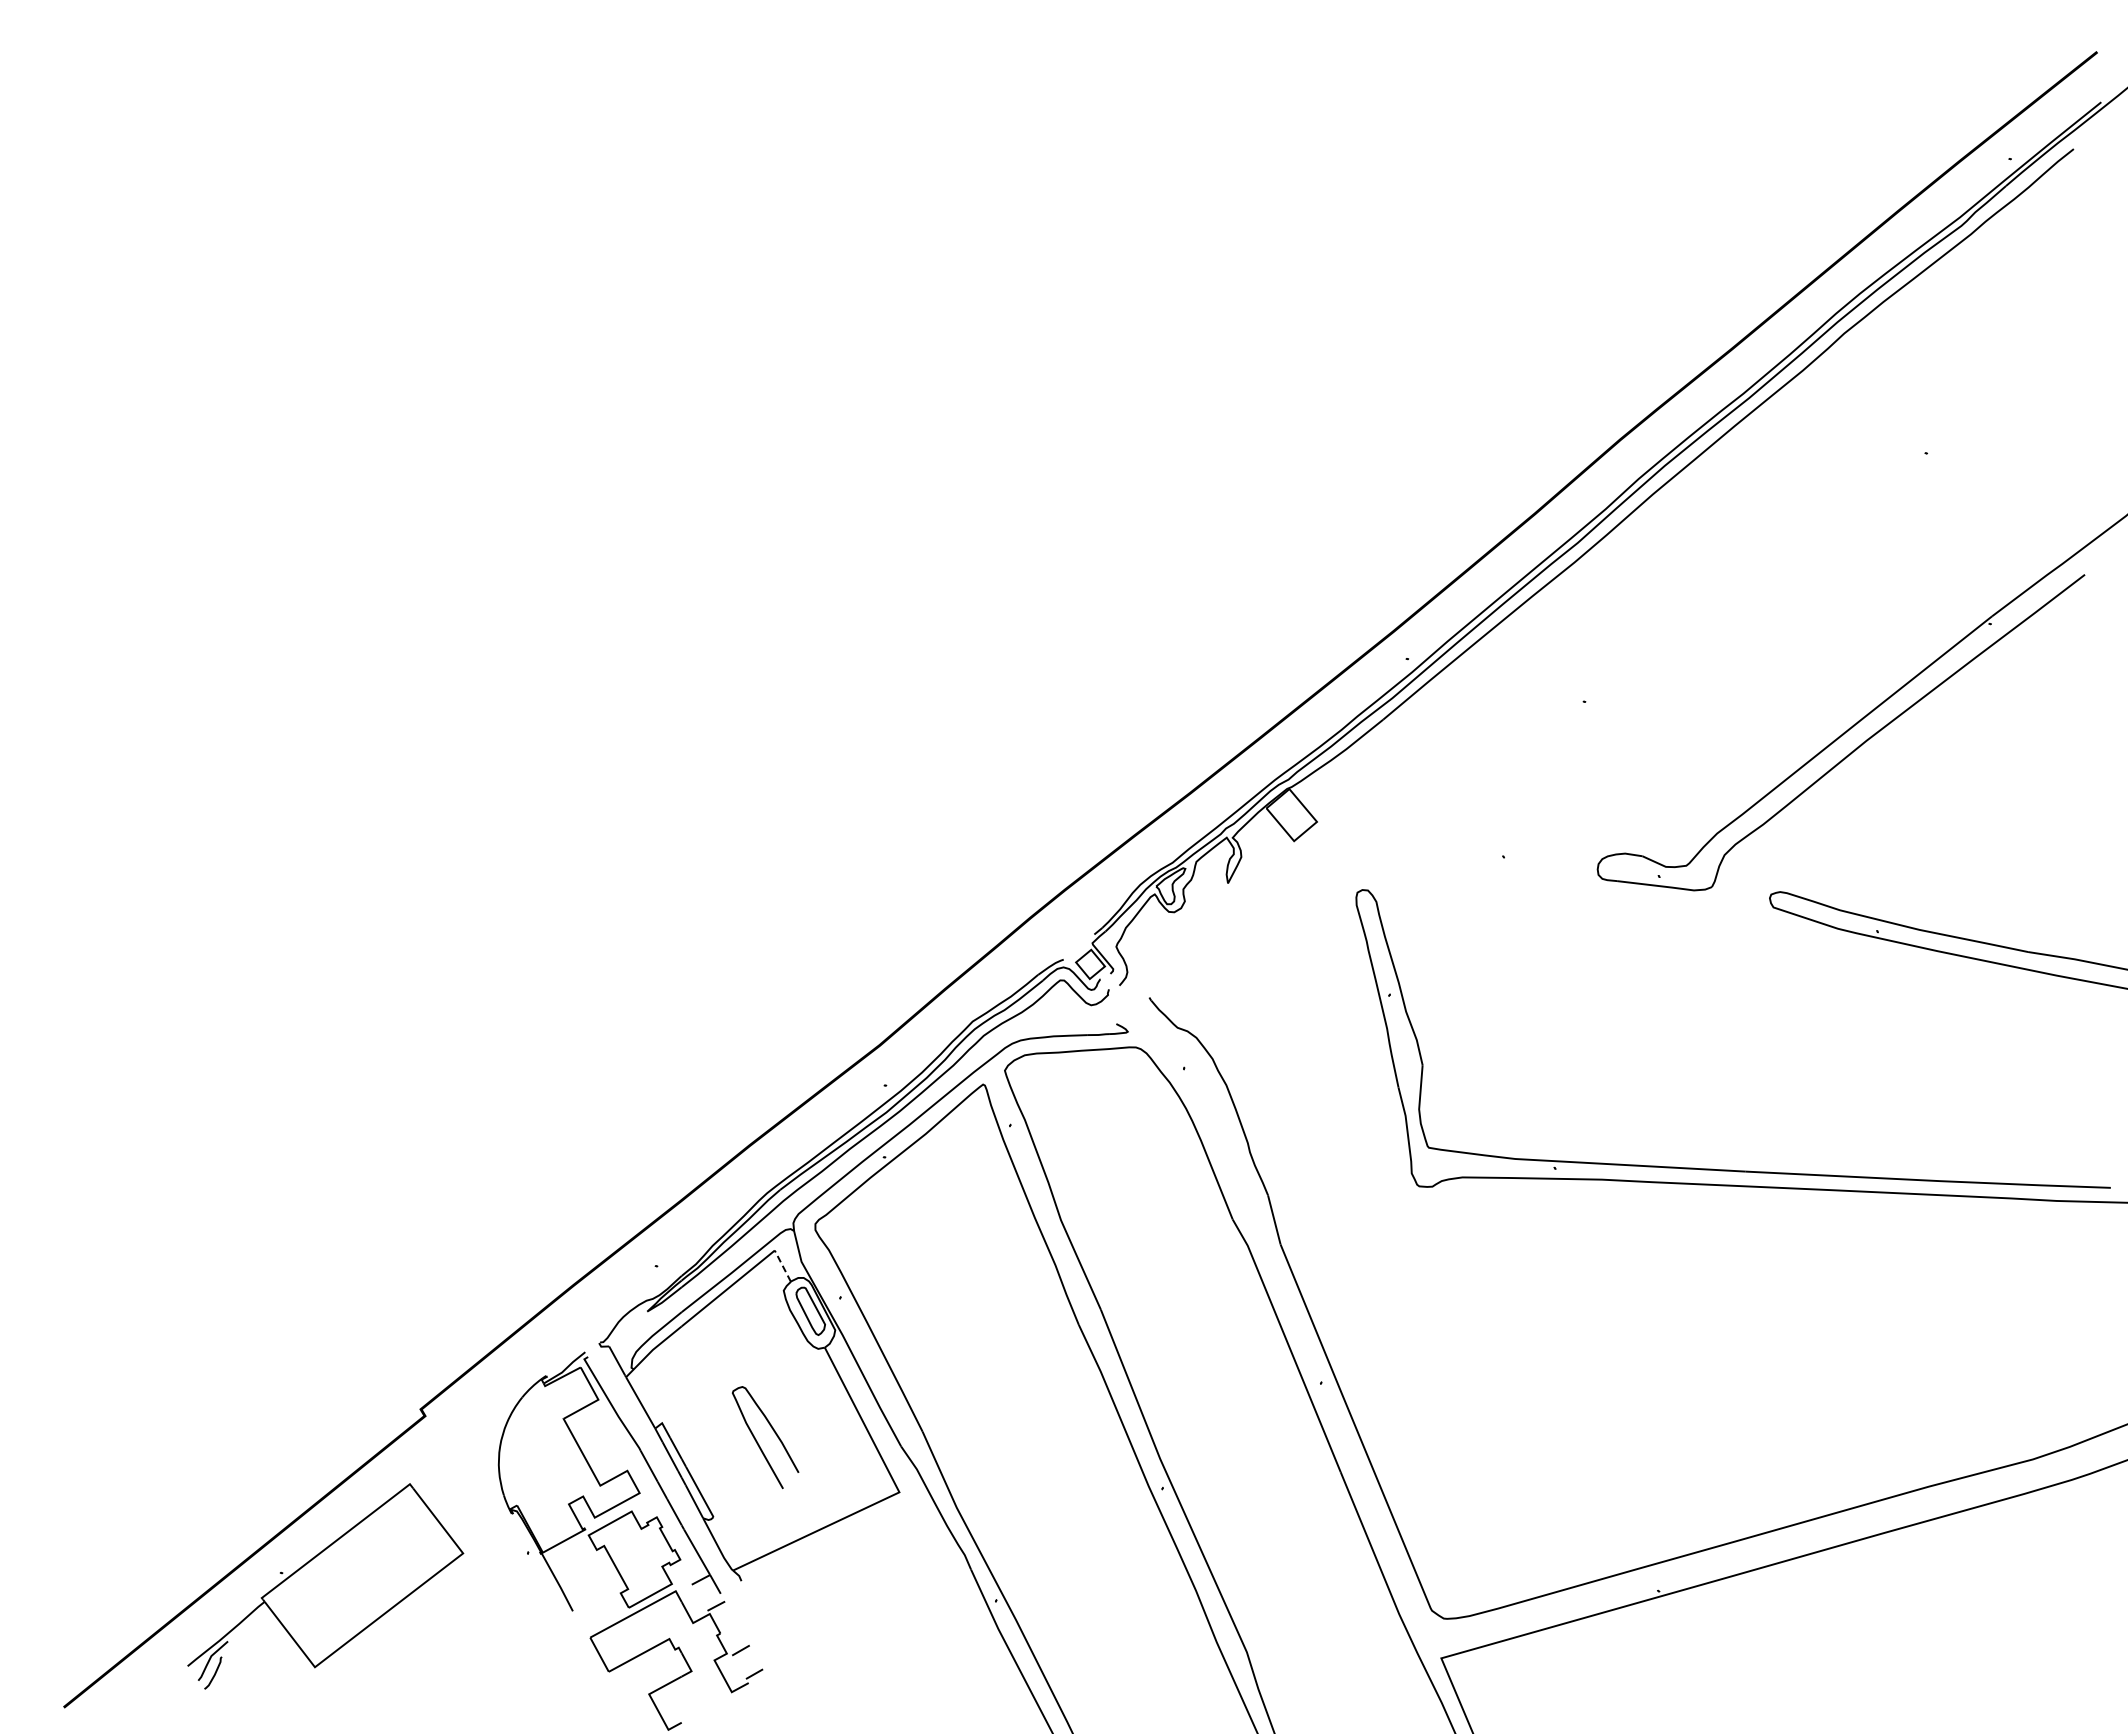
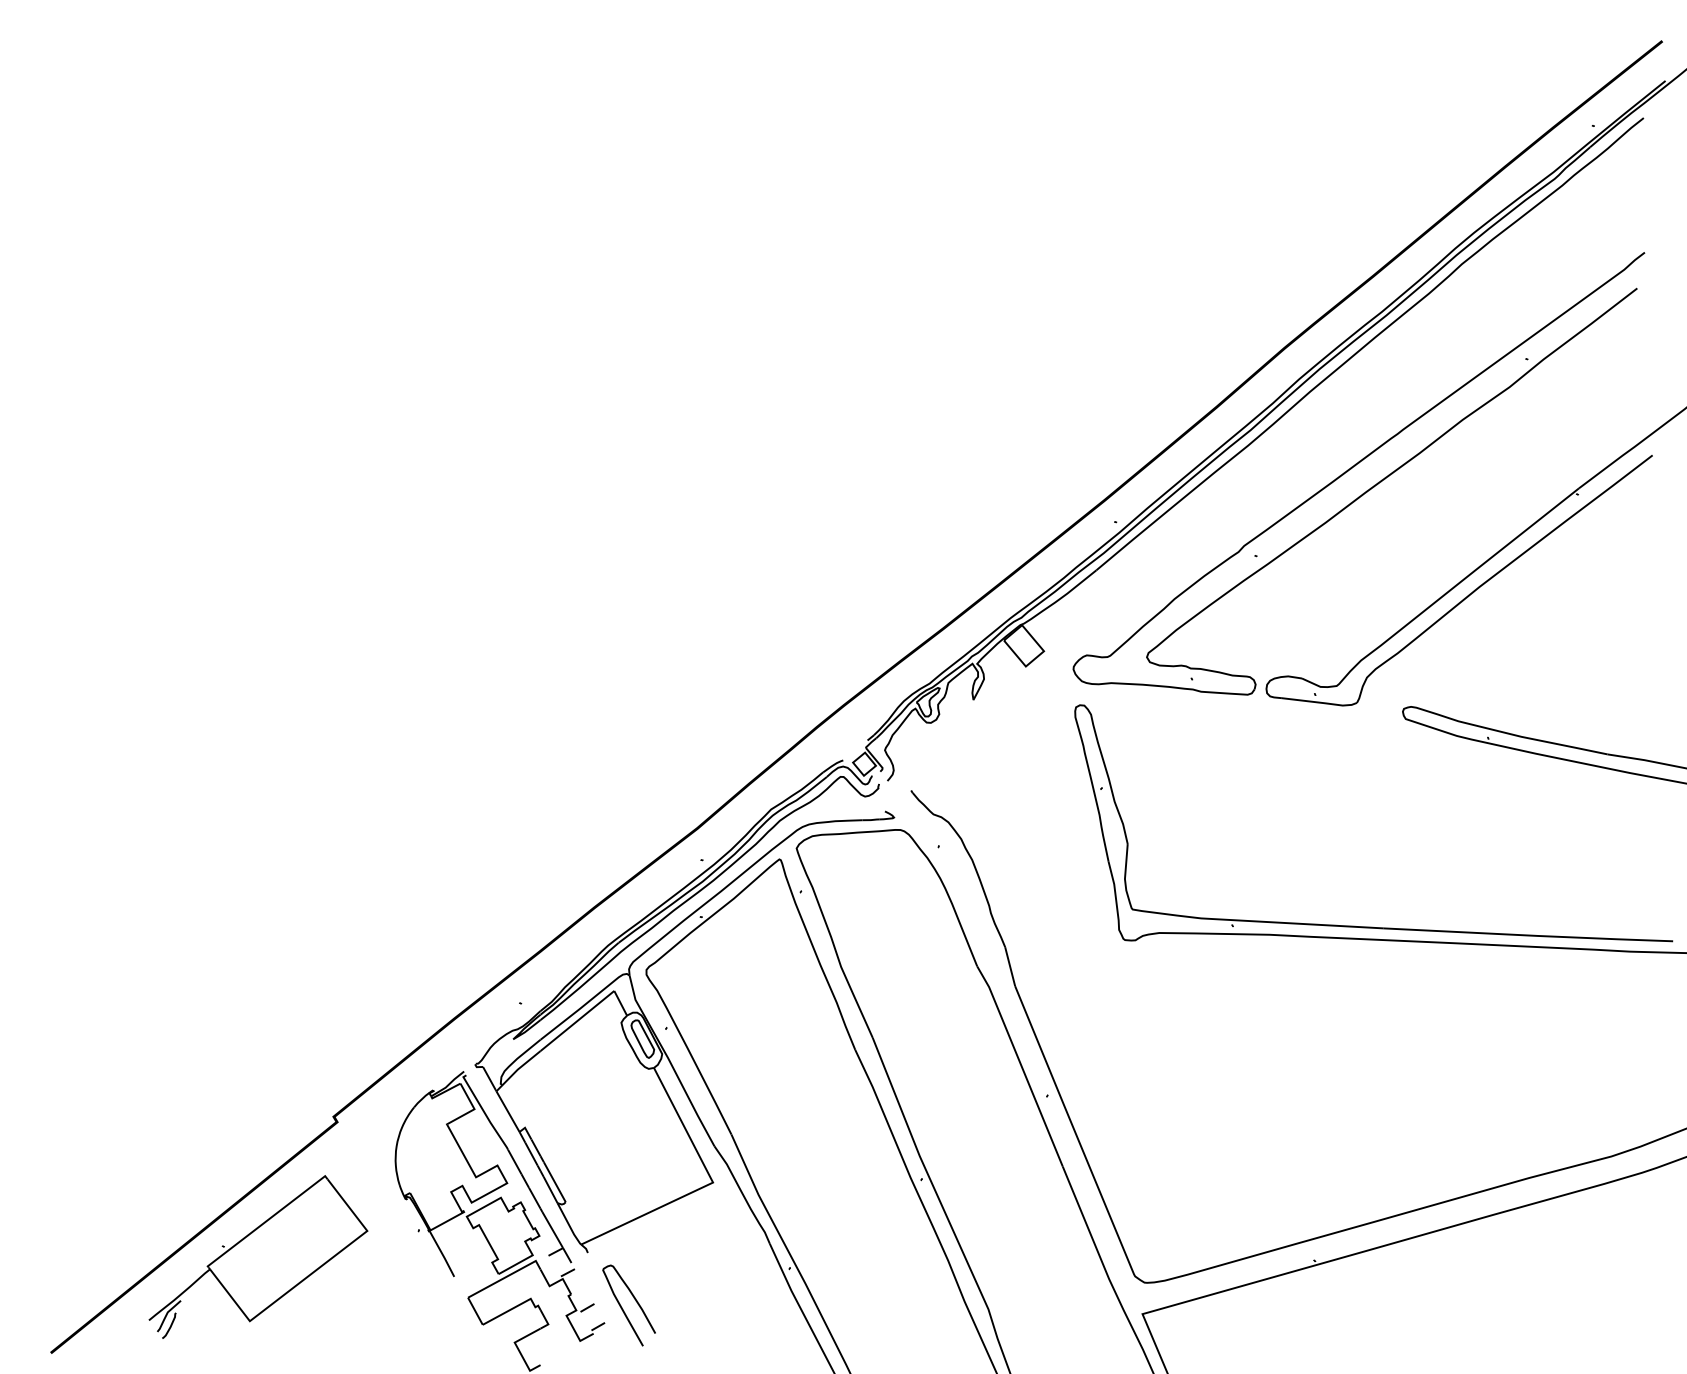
part: (1708, 589) -> (1354, 467), added
line: (782, 1266) -> (620, 1003), dashed -> solid
curve: (758, 1442) -> (623, 1309), moved

